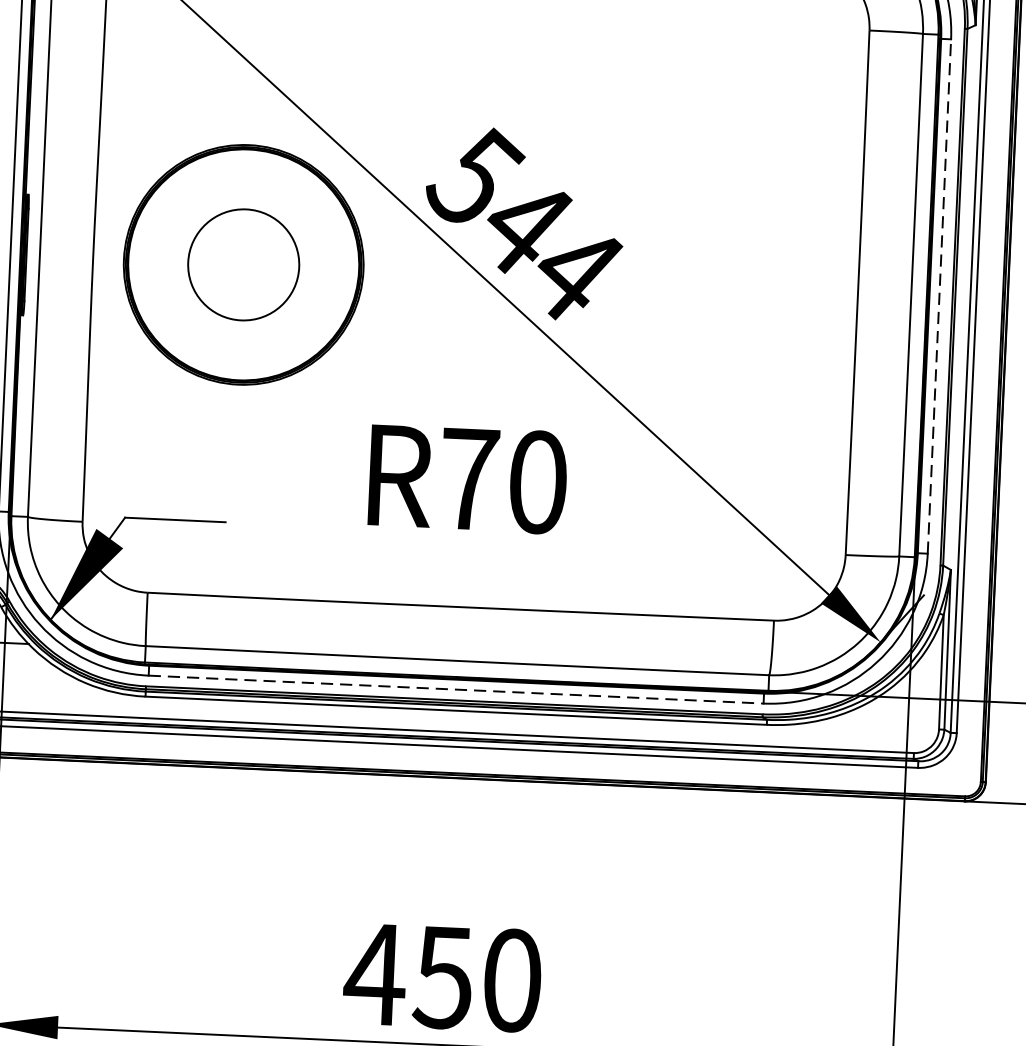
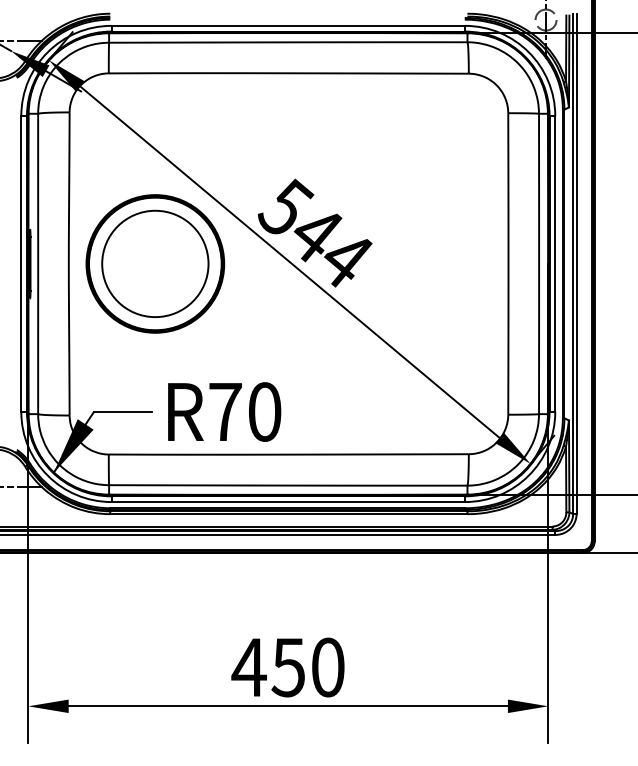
circle: (243, 264) -> (155, 263), size x1.67
line: (939, 295) -> (555, 263), dashed -> solid
text: (467, 478) -> (224, 411), moved
line: (456, 690) -> (288, 502), dashed -> solid

